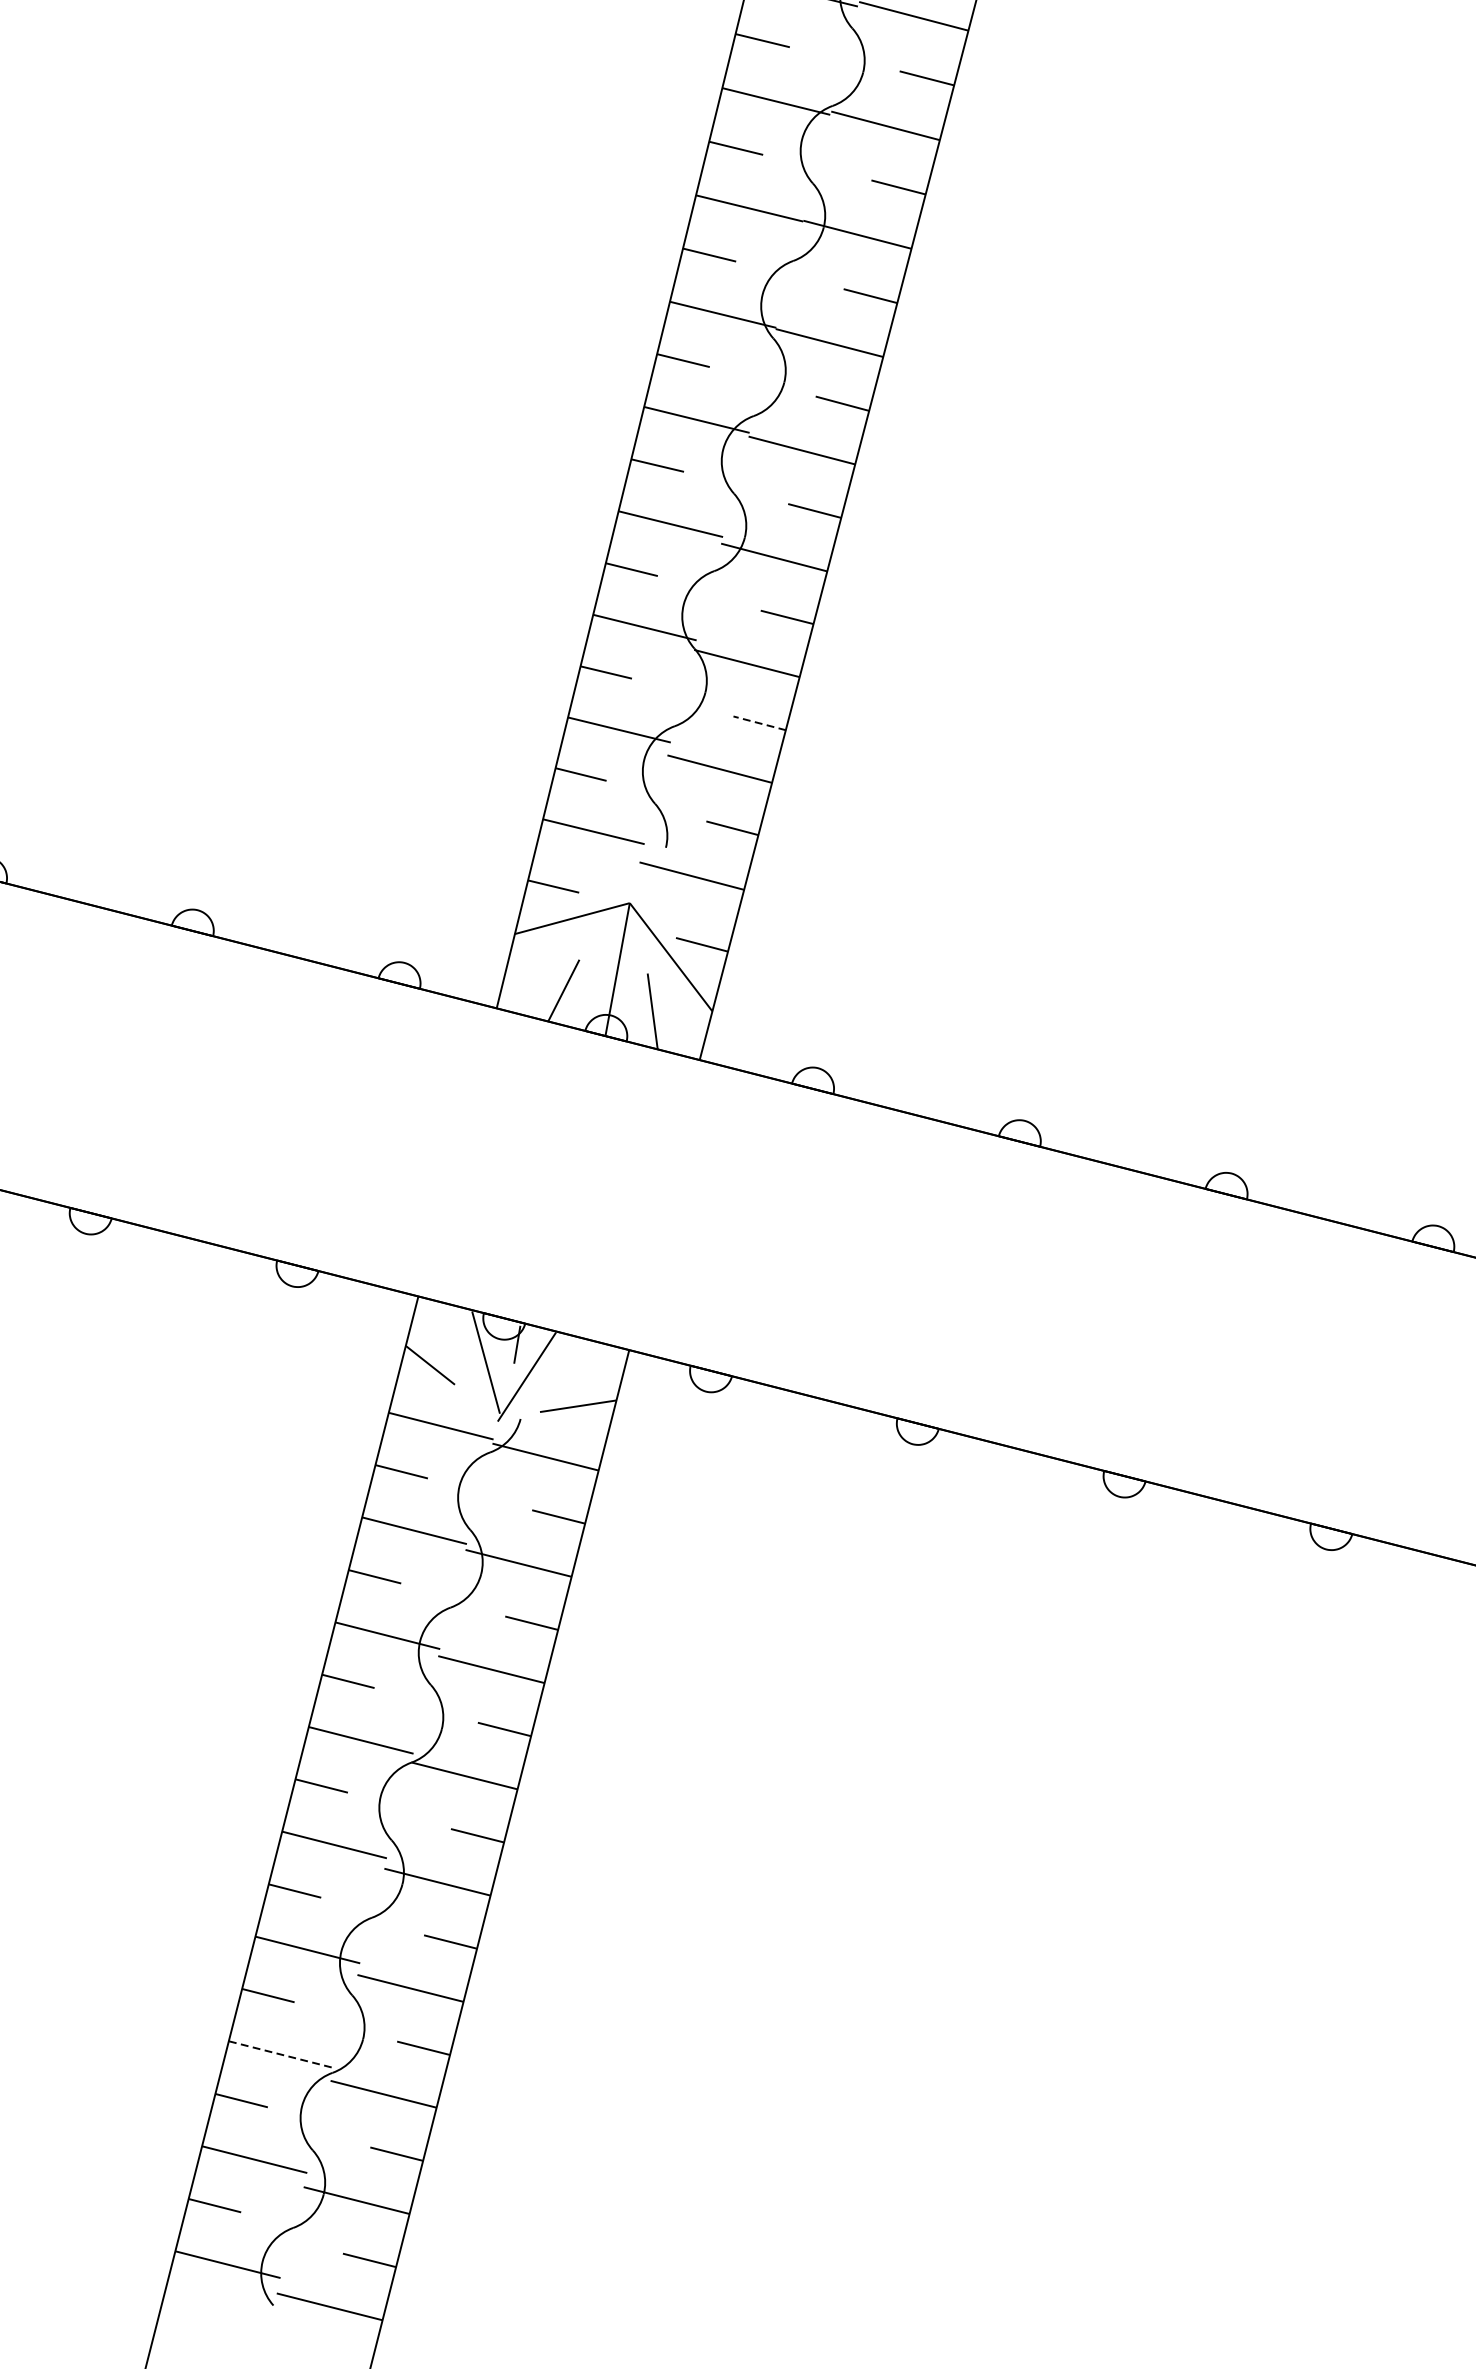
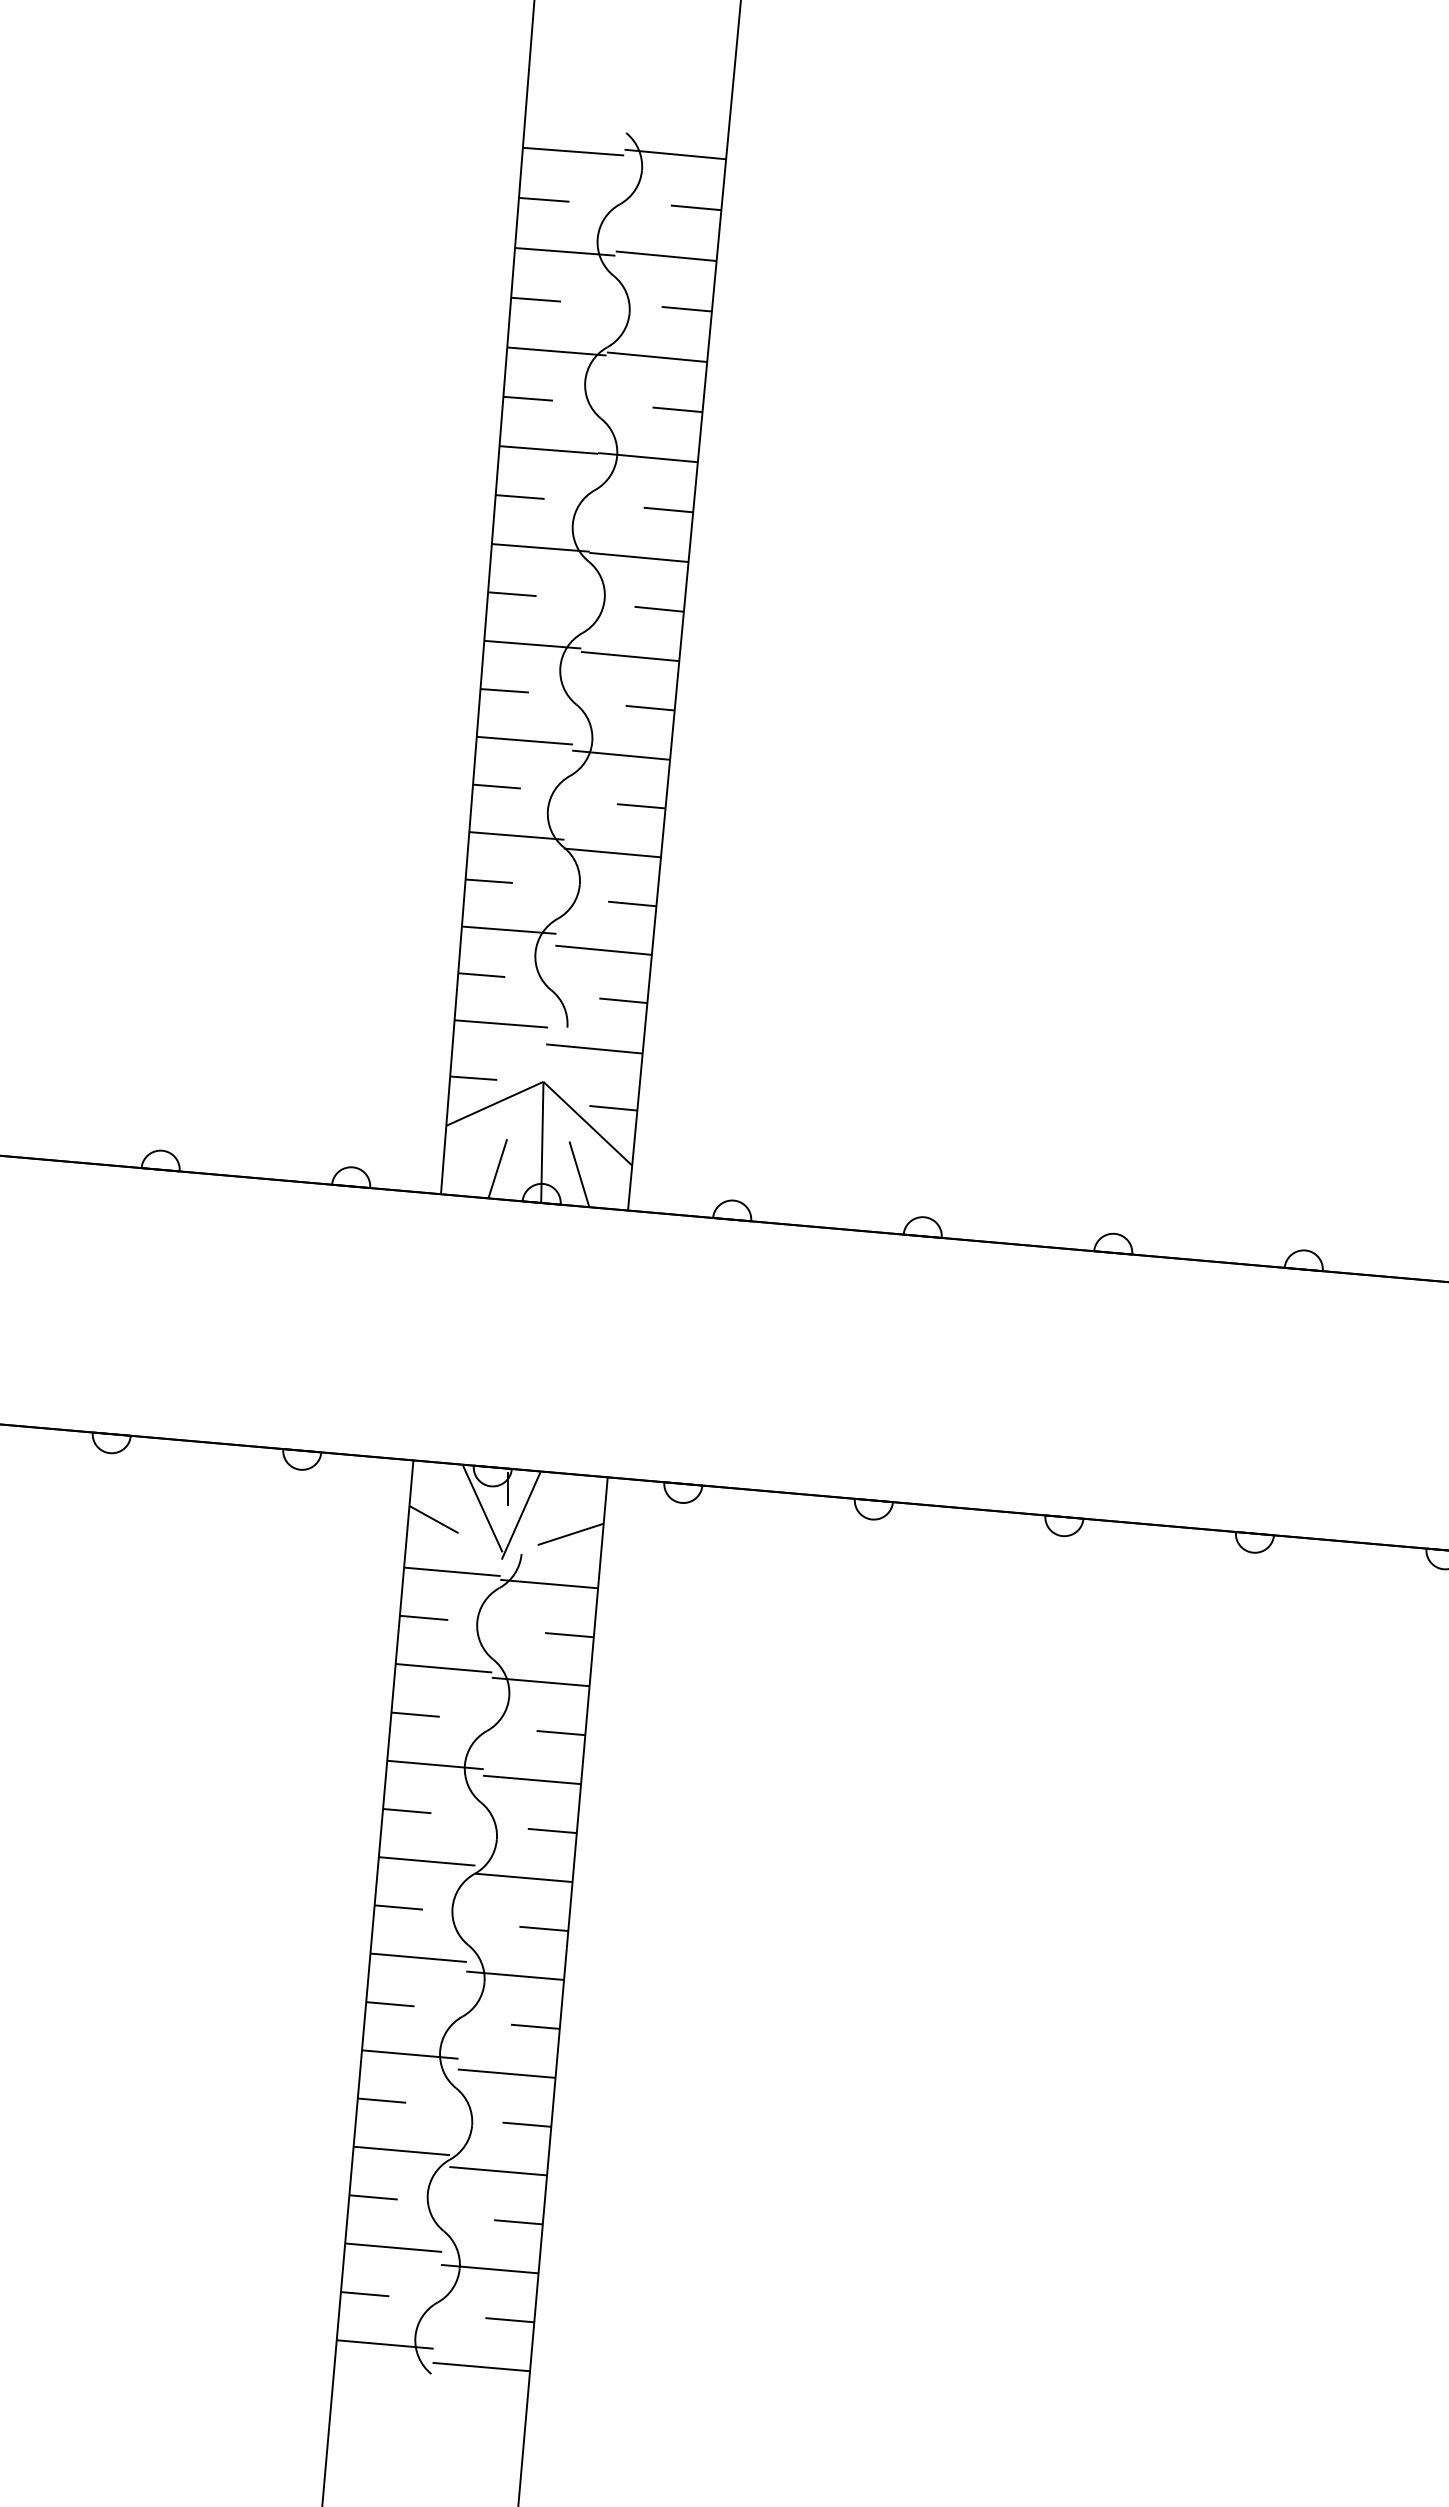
line: (758, 722) -> (631, 903), dashed -> solid
line: (281, 2054) -> (402, 2150), dashed -> solid

